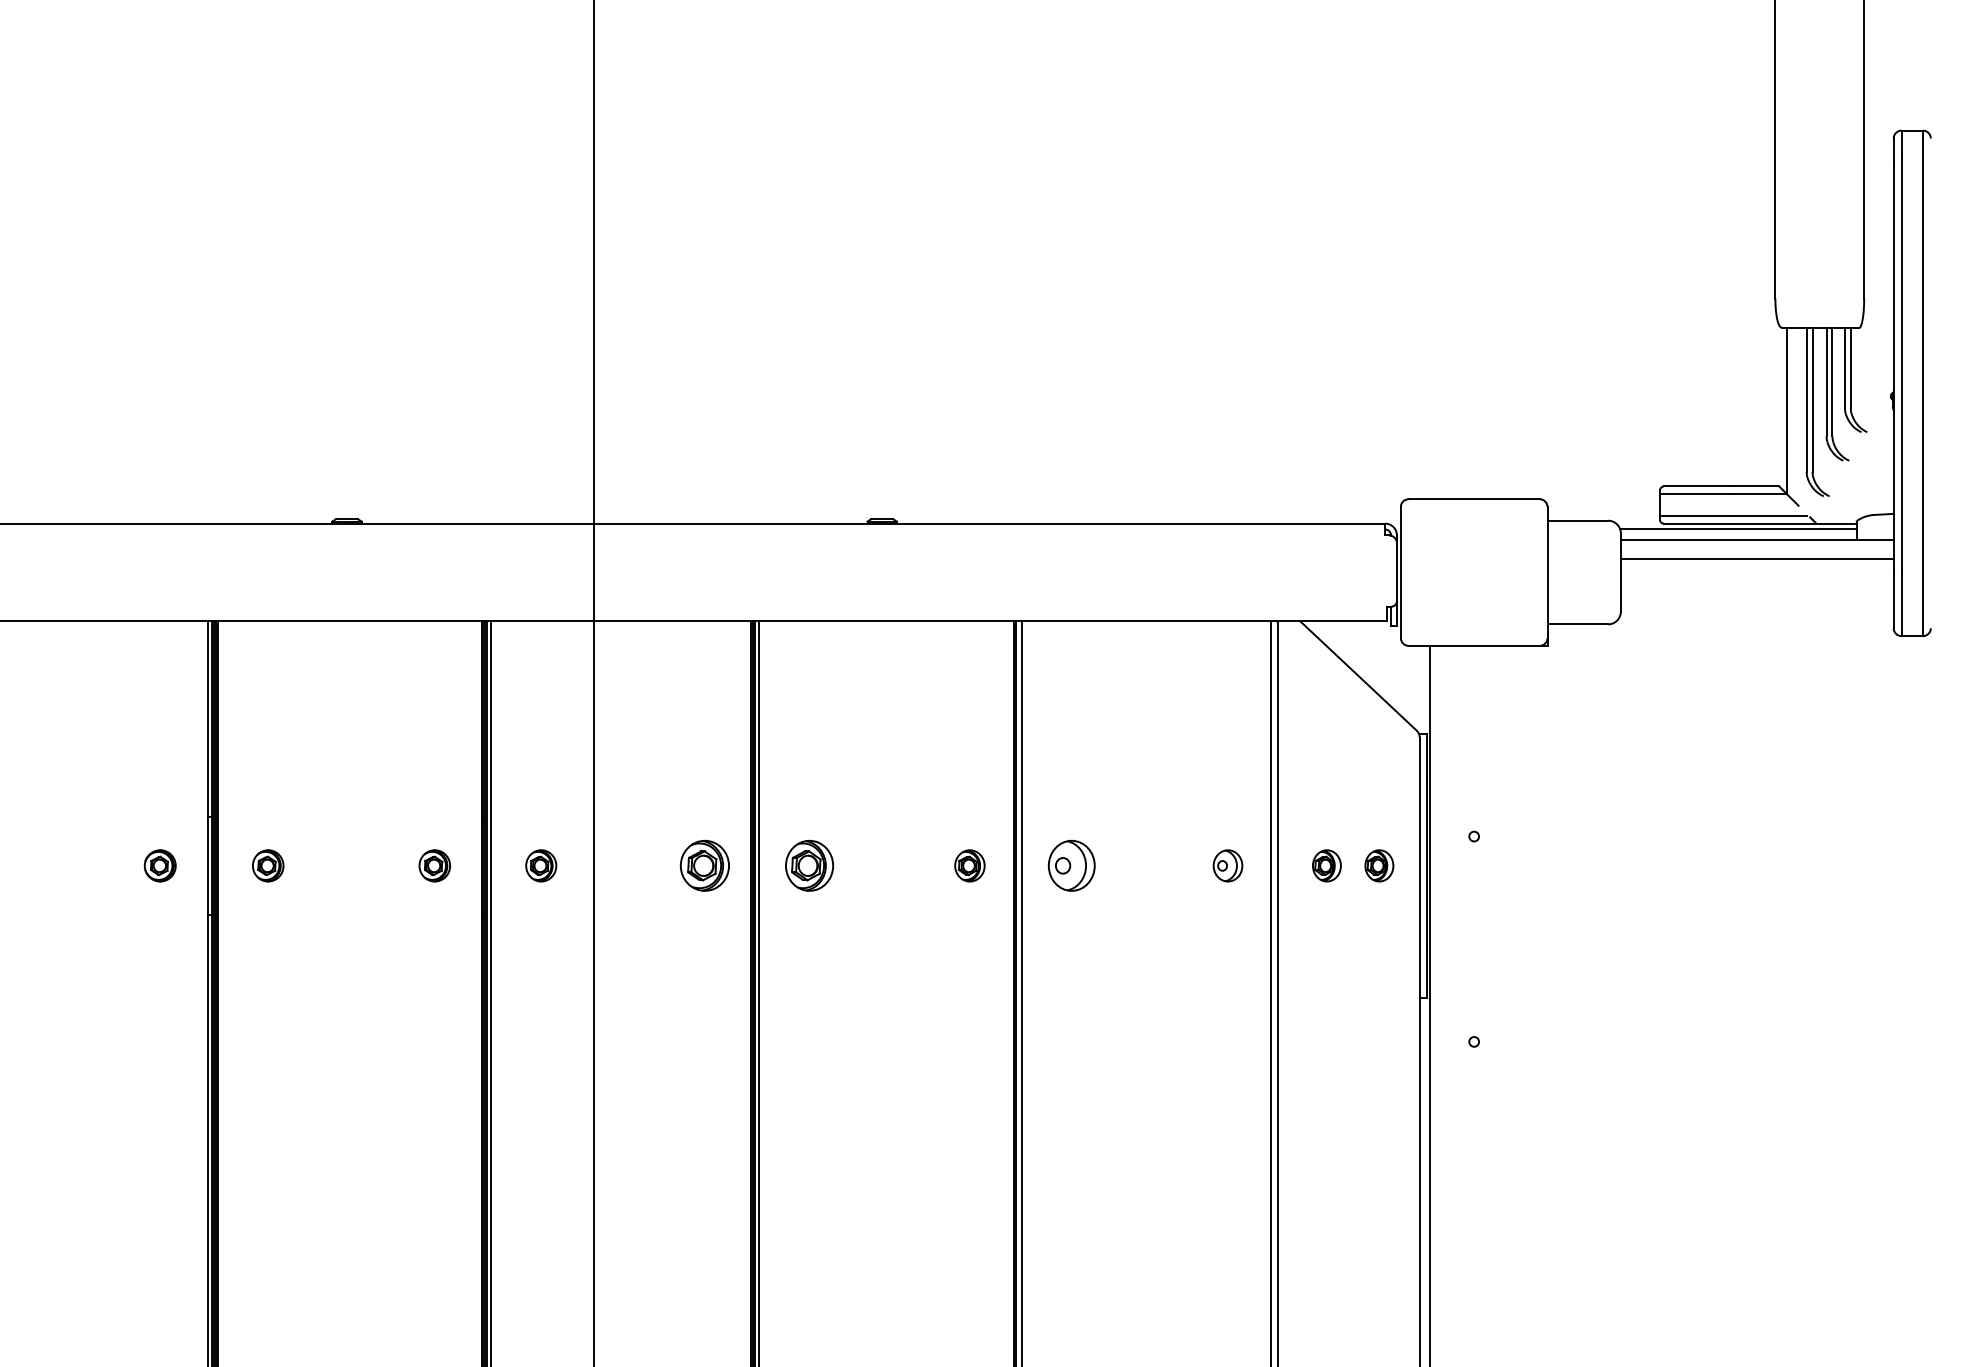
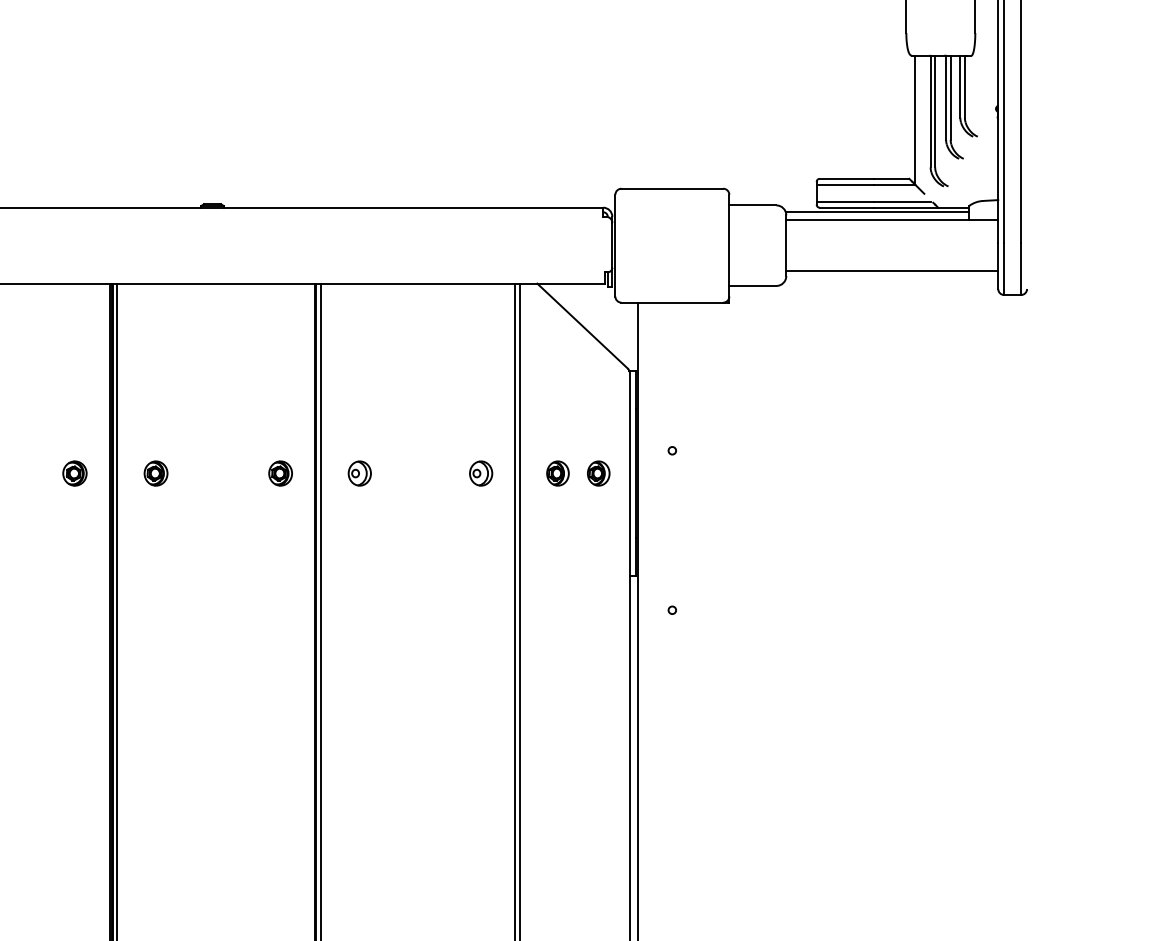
line: (1756, 559) -> (891, 271), moved
part: (705, 865) -> (75, 473), size x0.62
part: (809, 865) -> (156, 473), size x0.62
part: (1071, 865) -> (359, 473), size x0.62

